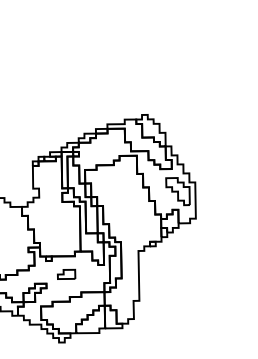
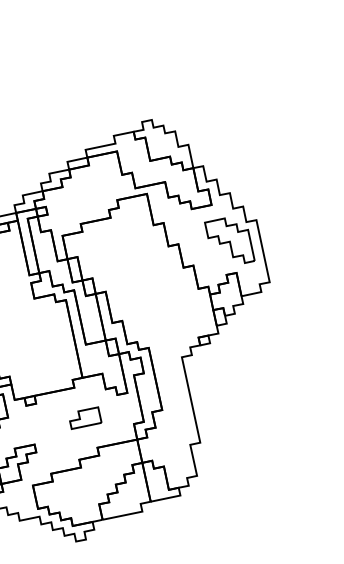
part: (66, 273) -> (84, 416), moved

